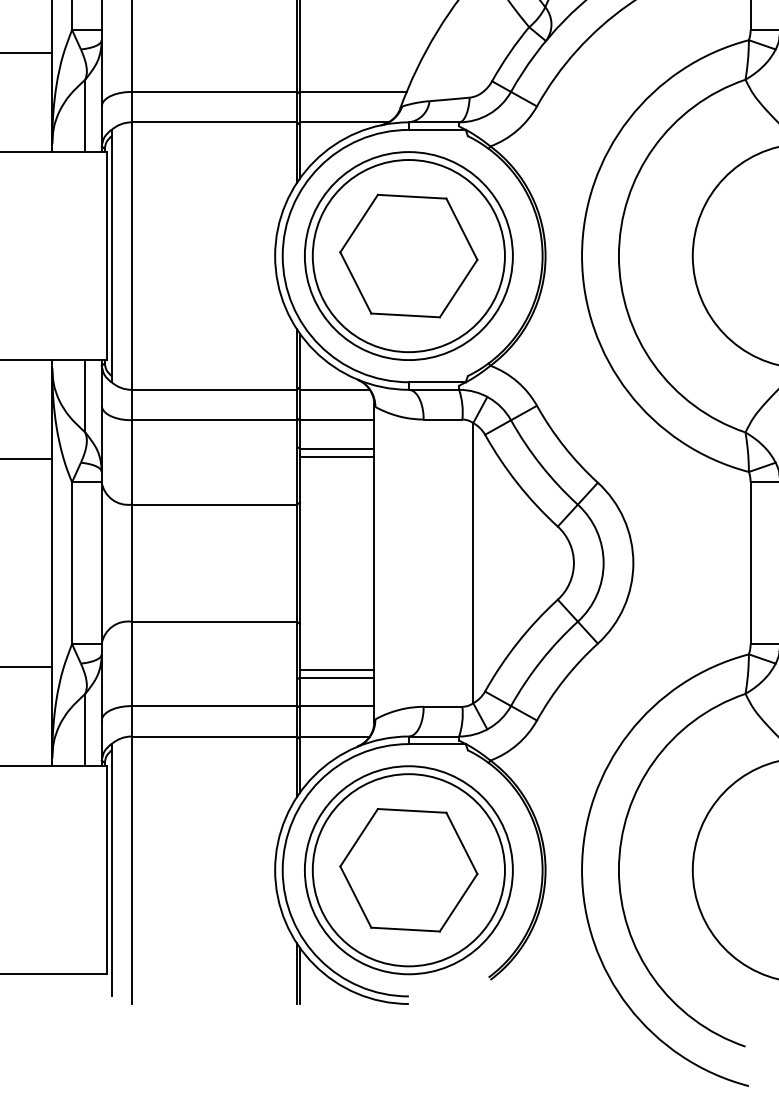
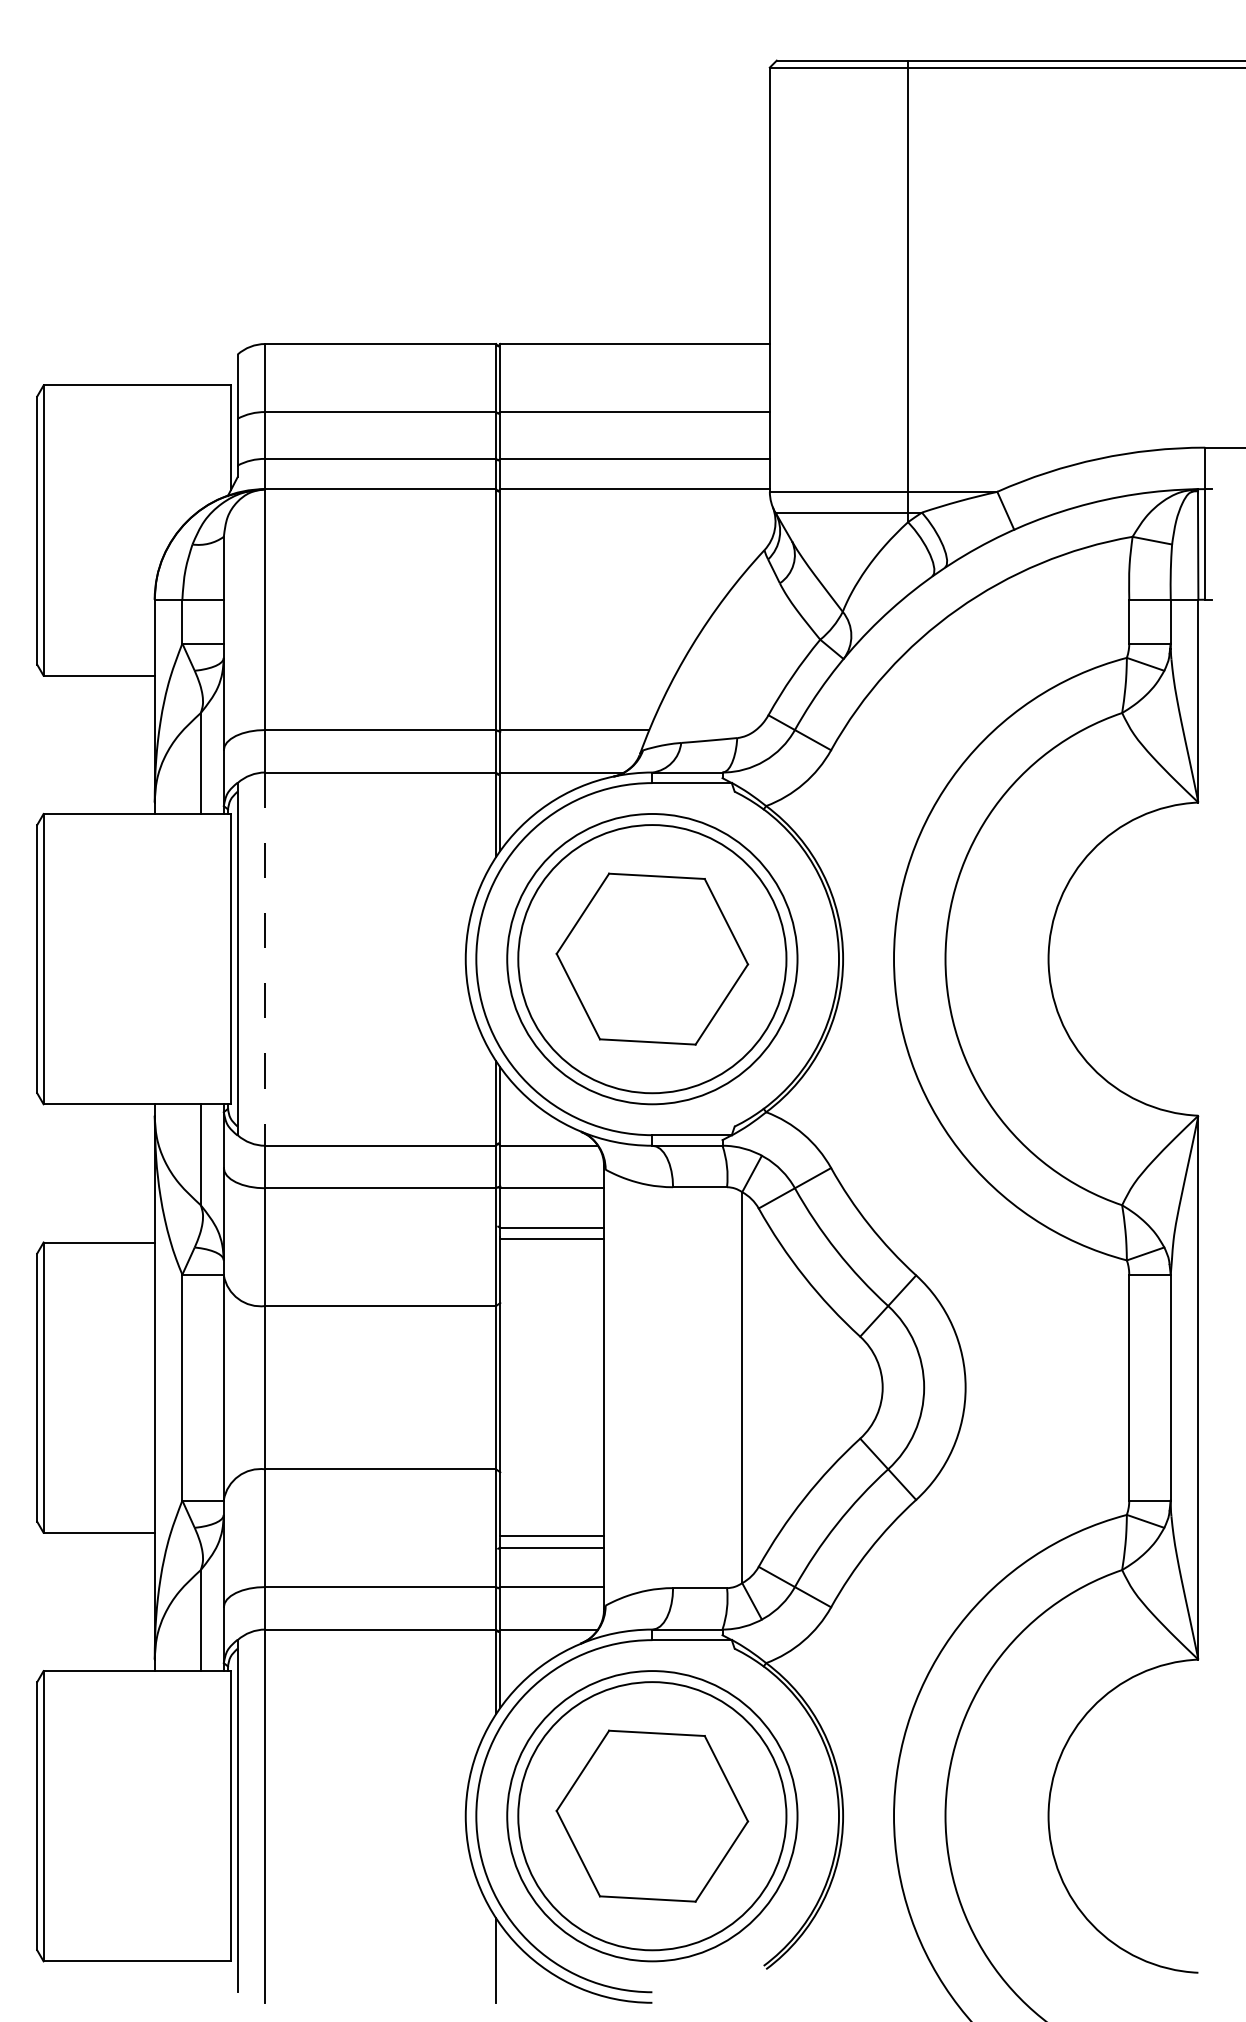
line: (131, 256) -> (265, 959), solid -> dashed
line: (300, 975) -> (500, 1963), removed

